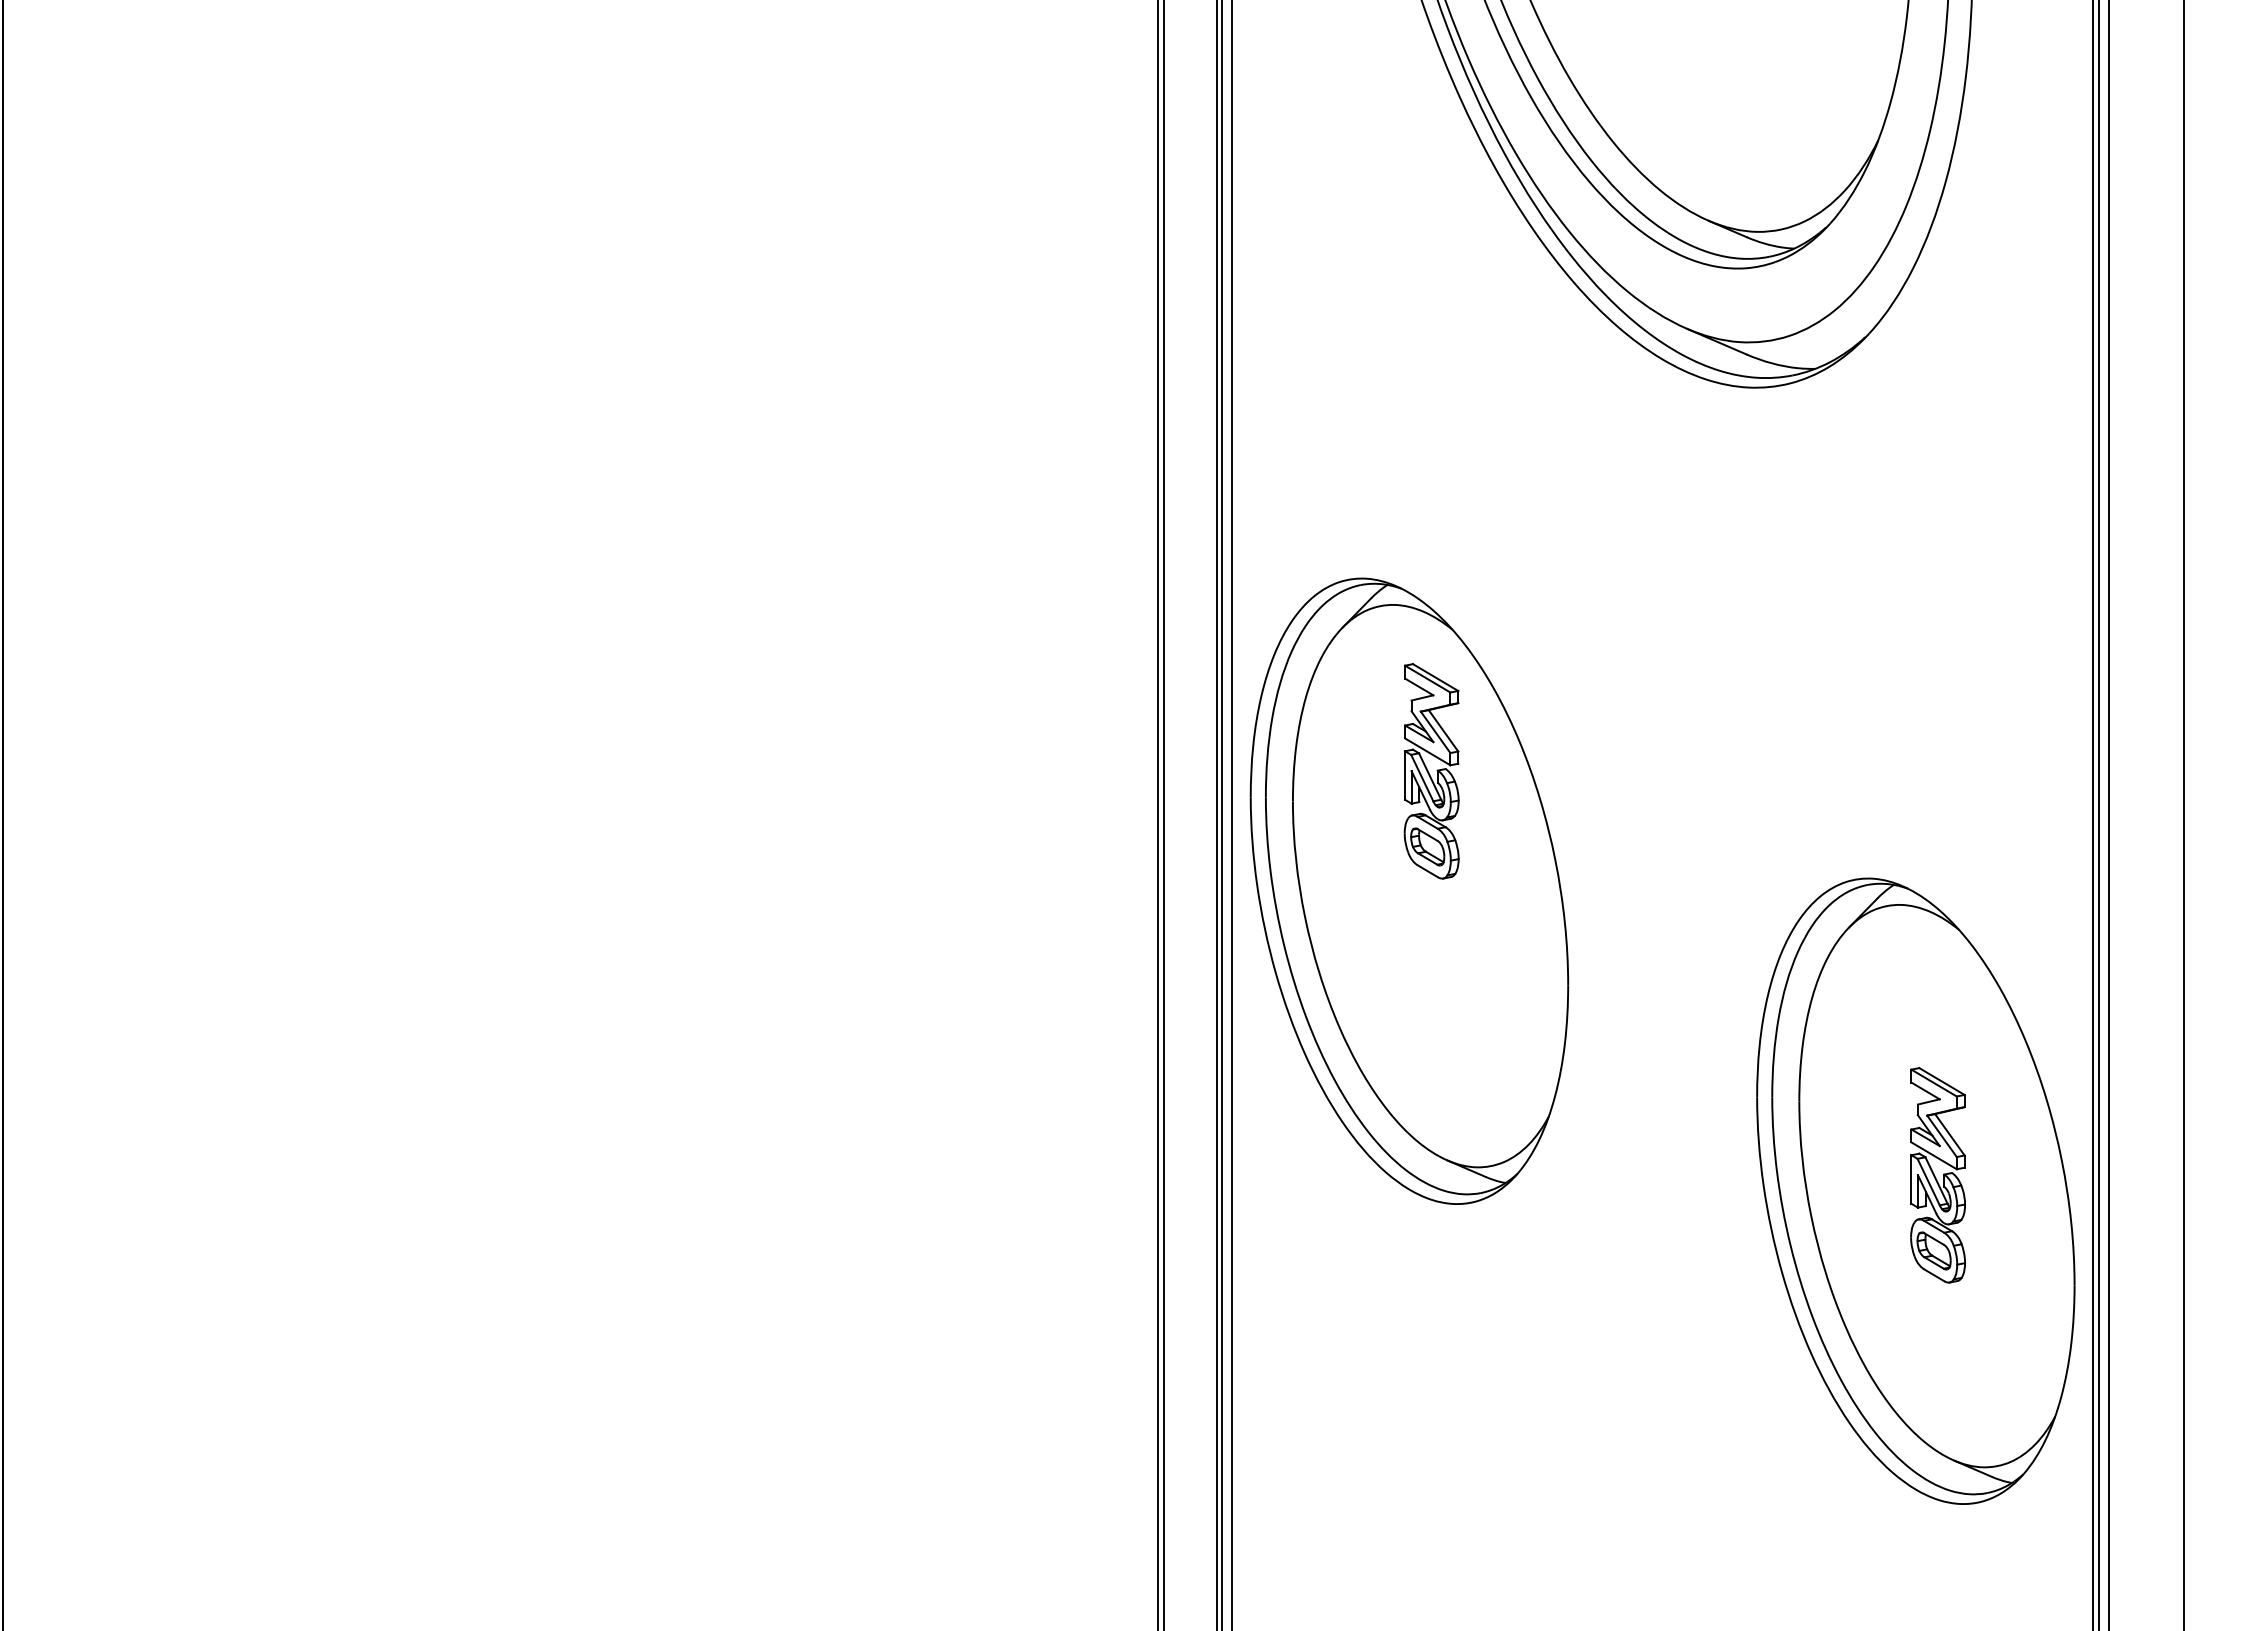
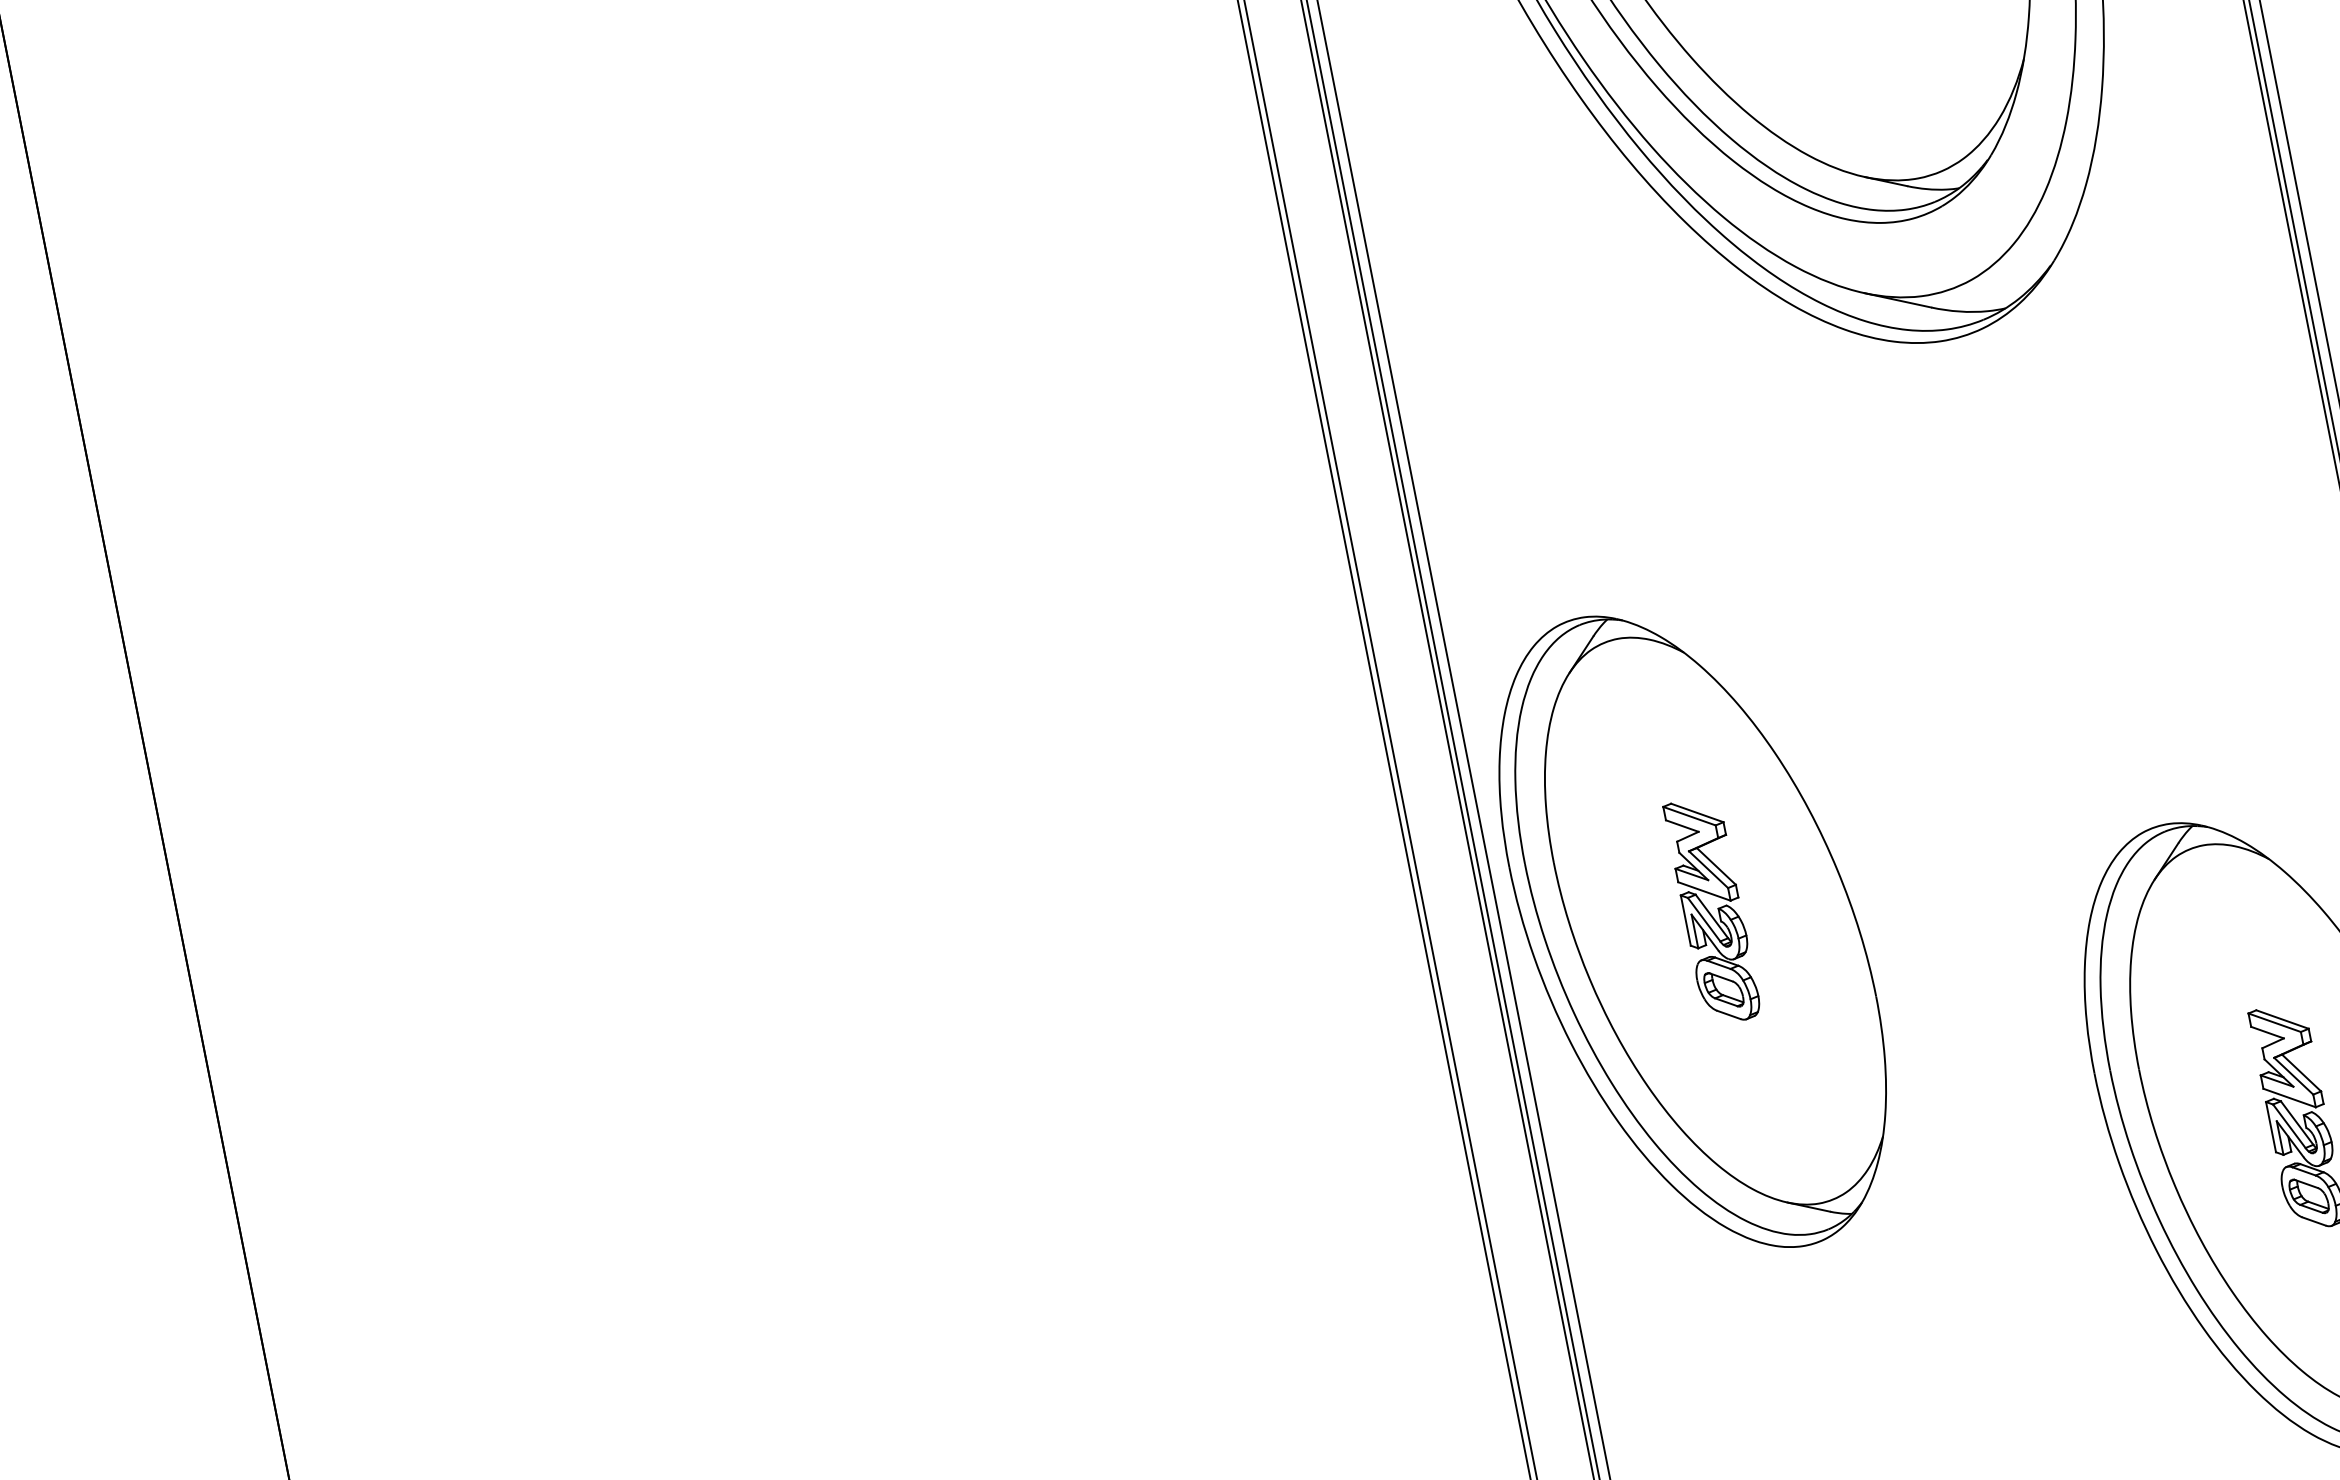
part: (1431, 771) -> (1712, 910), moved

